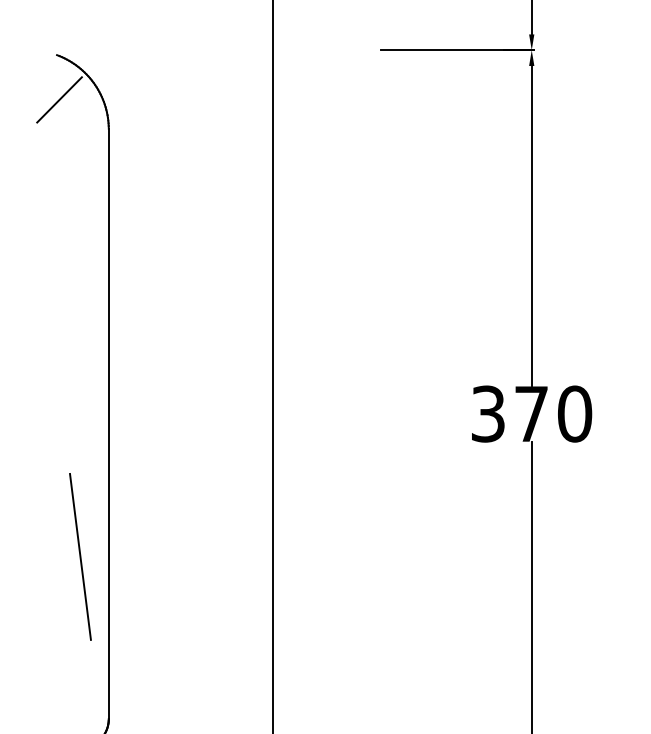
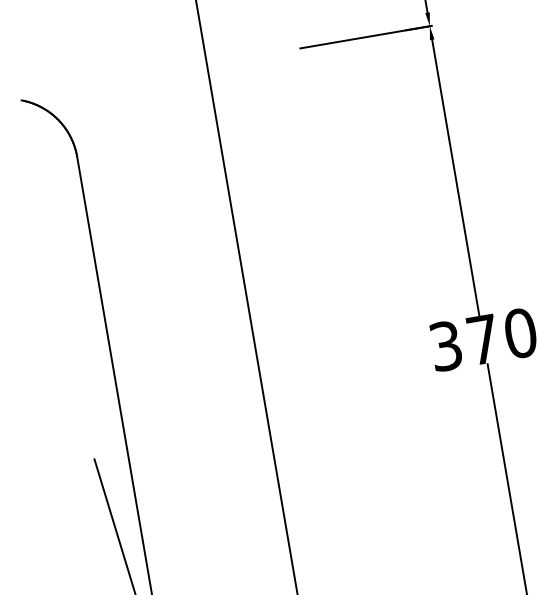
line: (59, 99) -> (30, 138), removed

